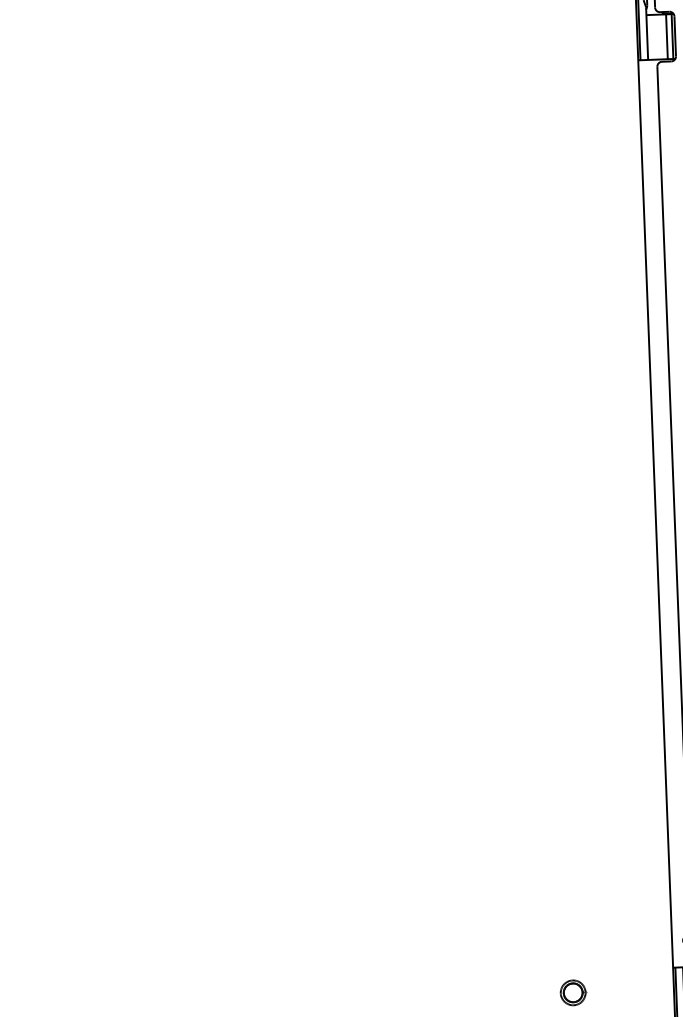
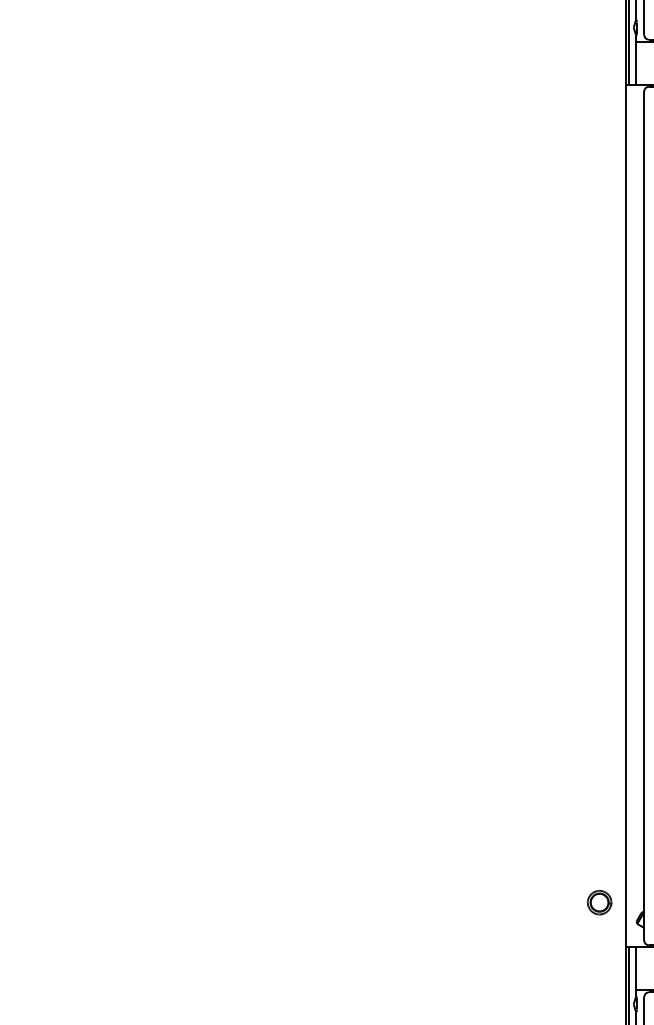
part: (573, 992) -> (599, 902), moved

